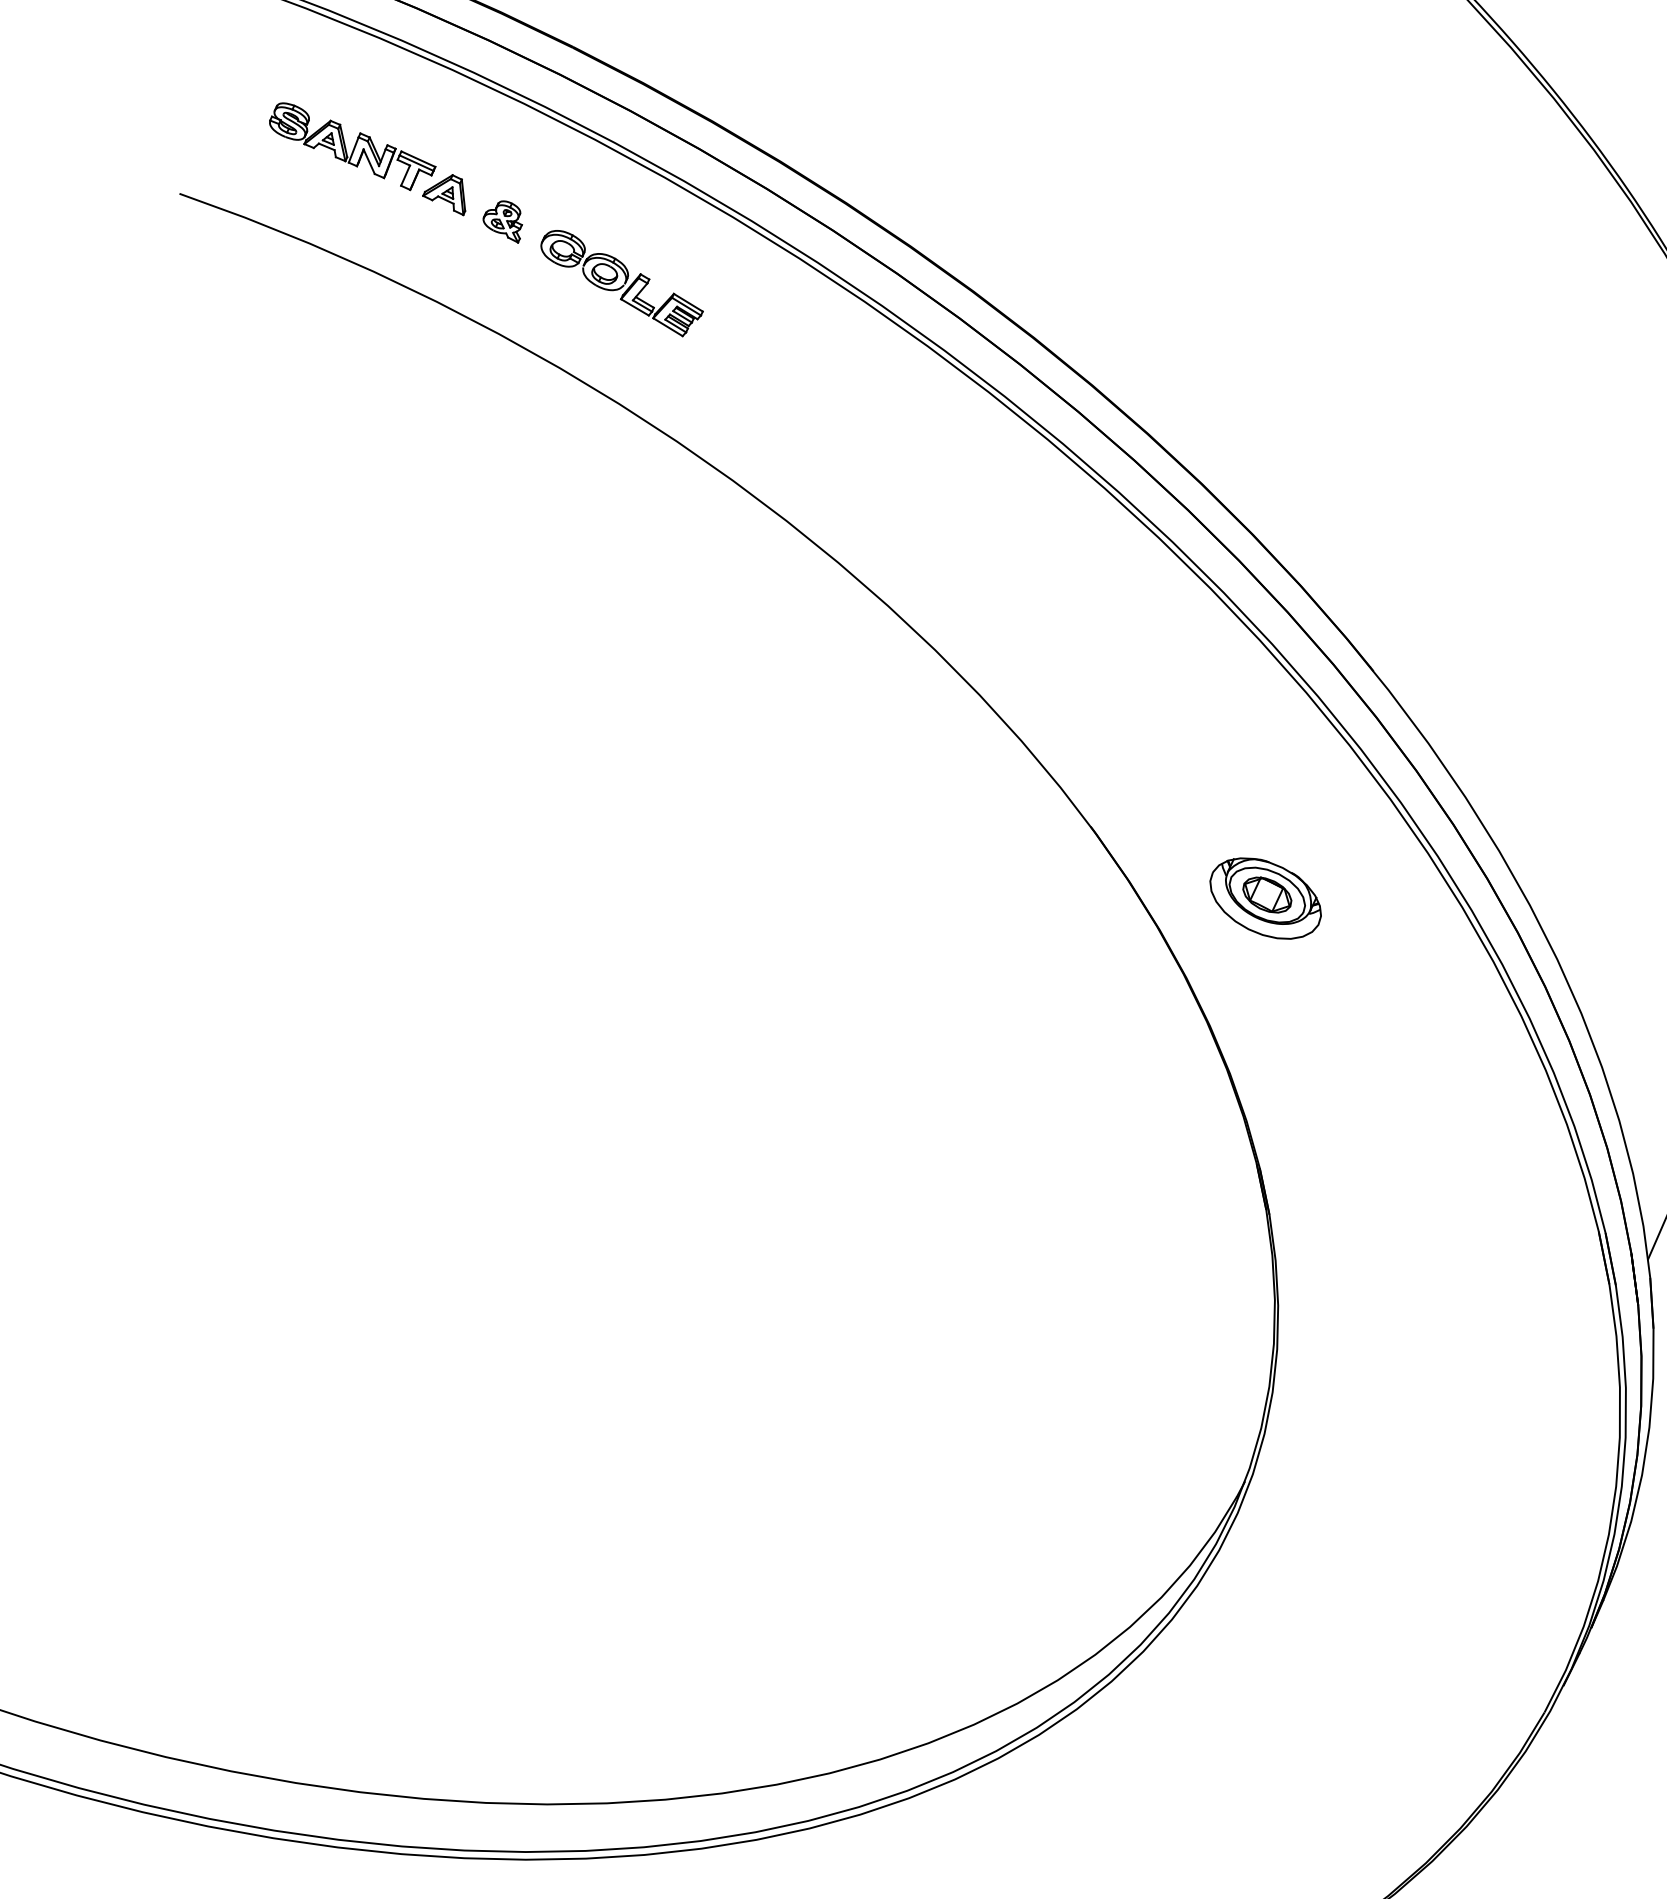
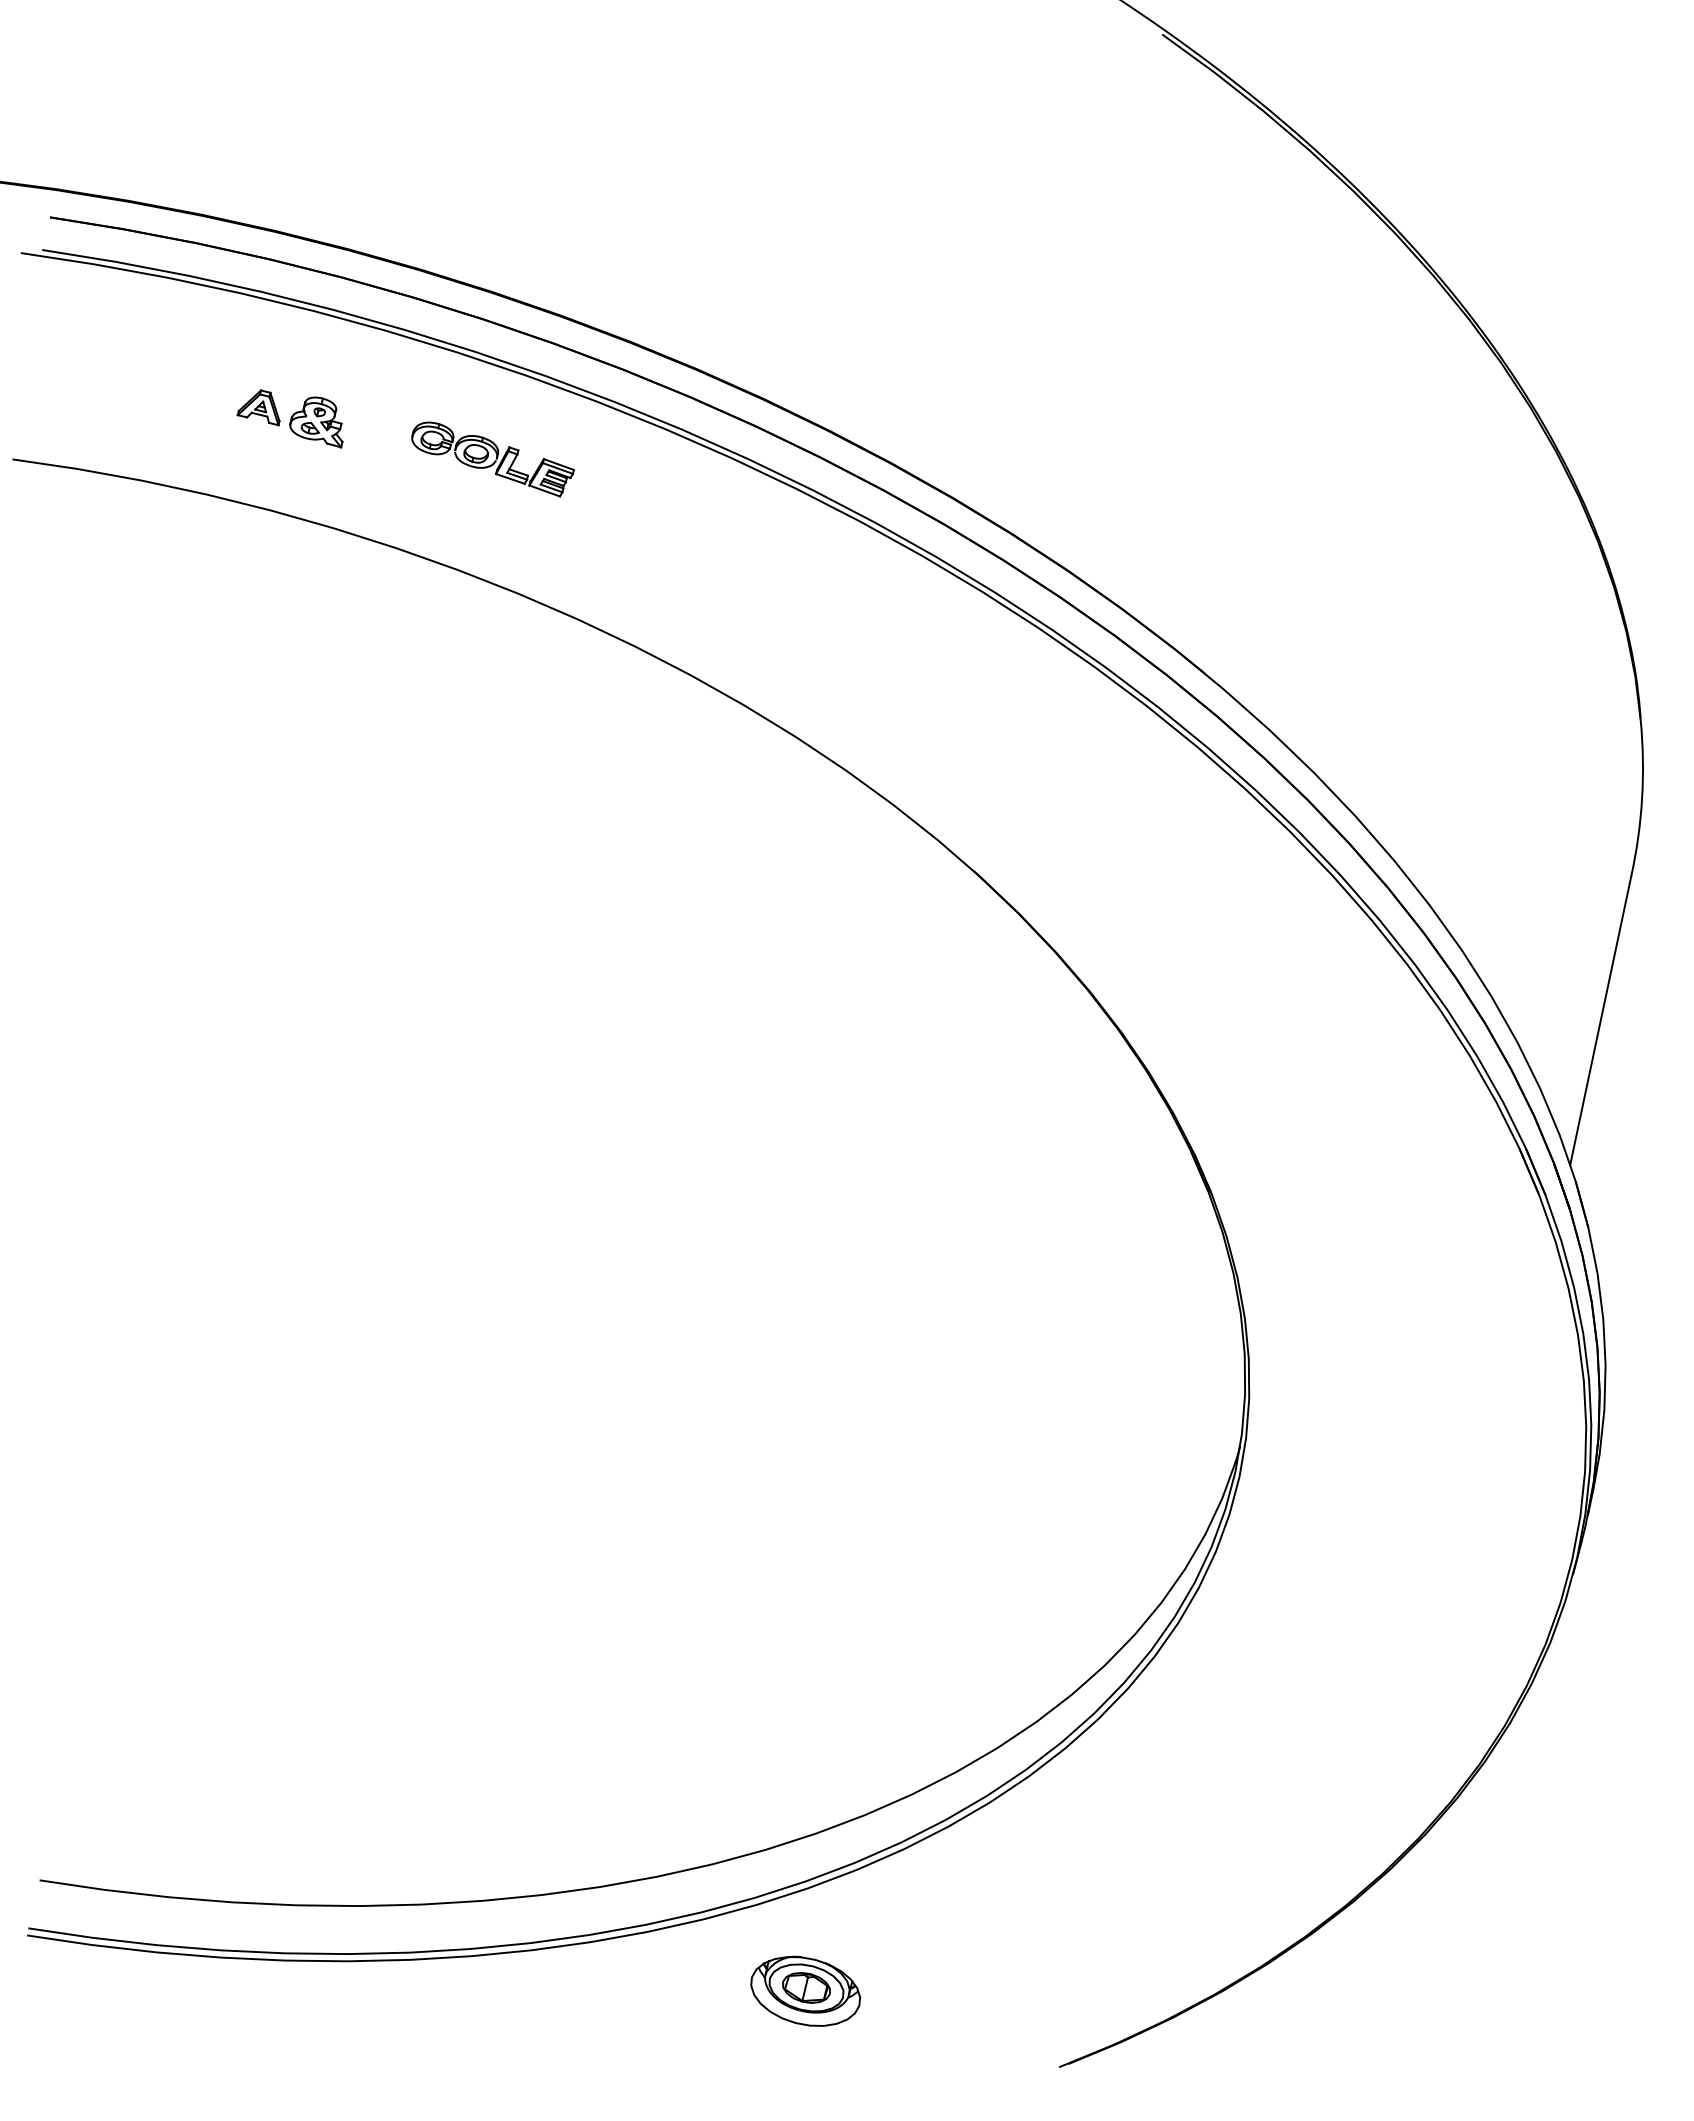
part: (351, 146) -> (162, 383), removed
part: (503, 220) -> (316, 422), size x1.4
part: (620, 283) -> (492, 459), moved
part: (1265, 897) -> (1148, 903), removed

